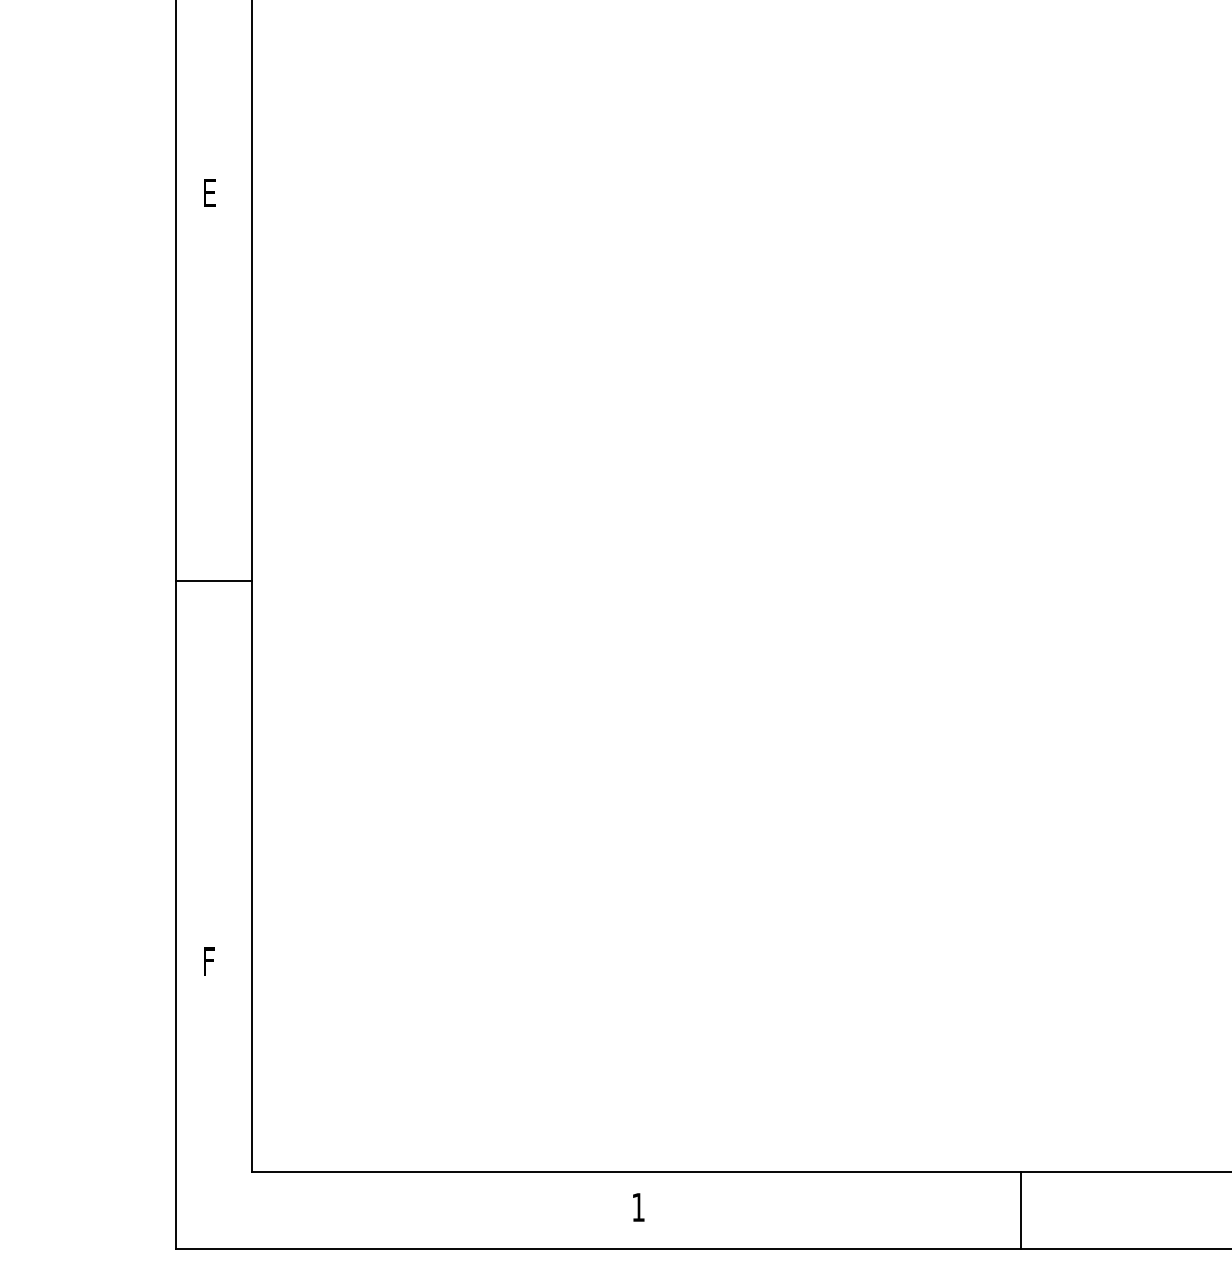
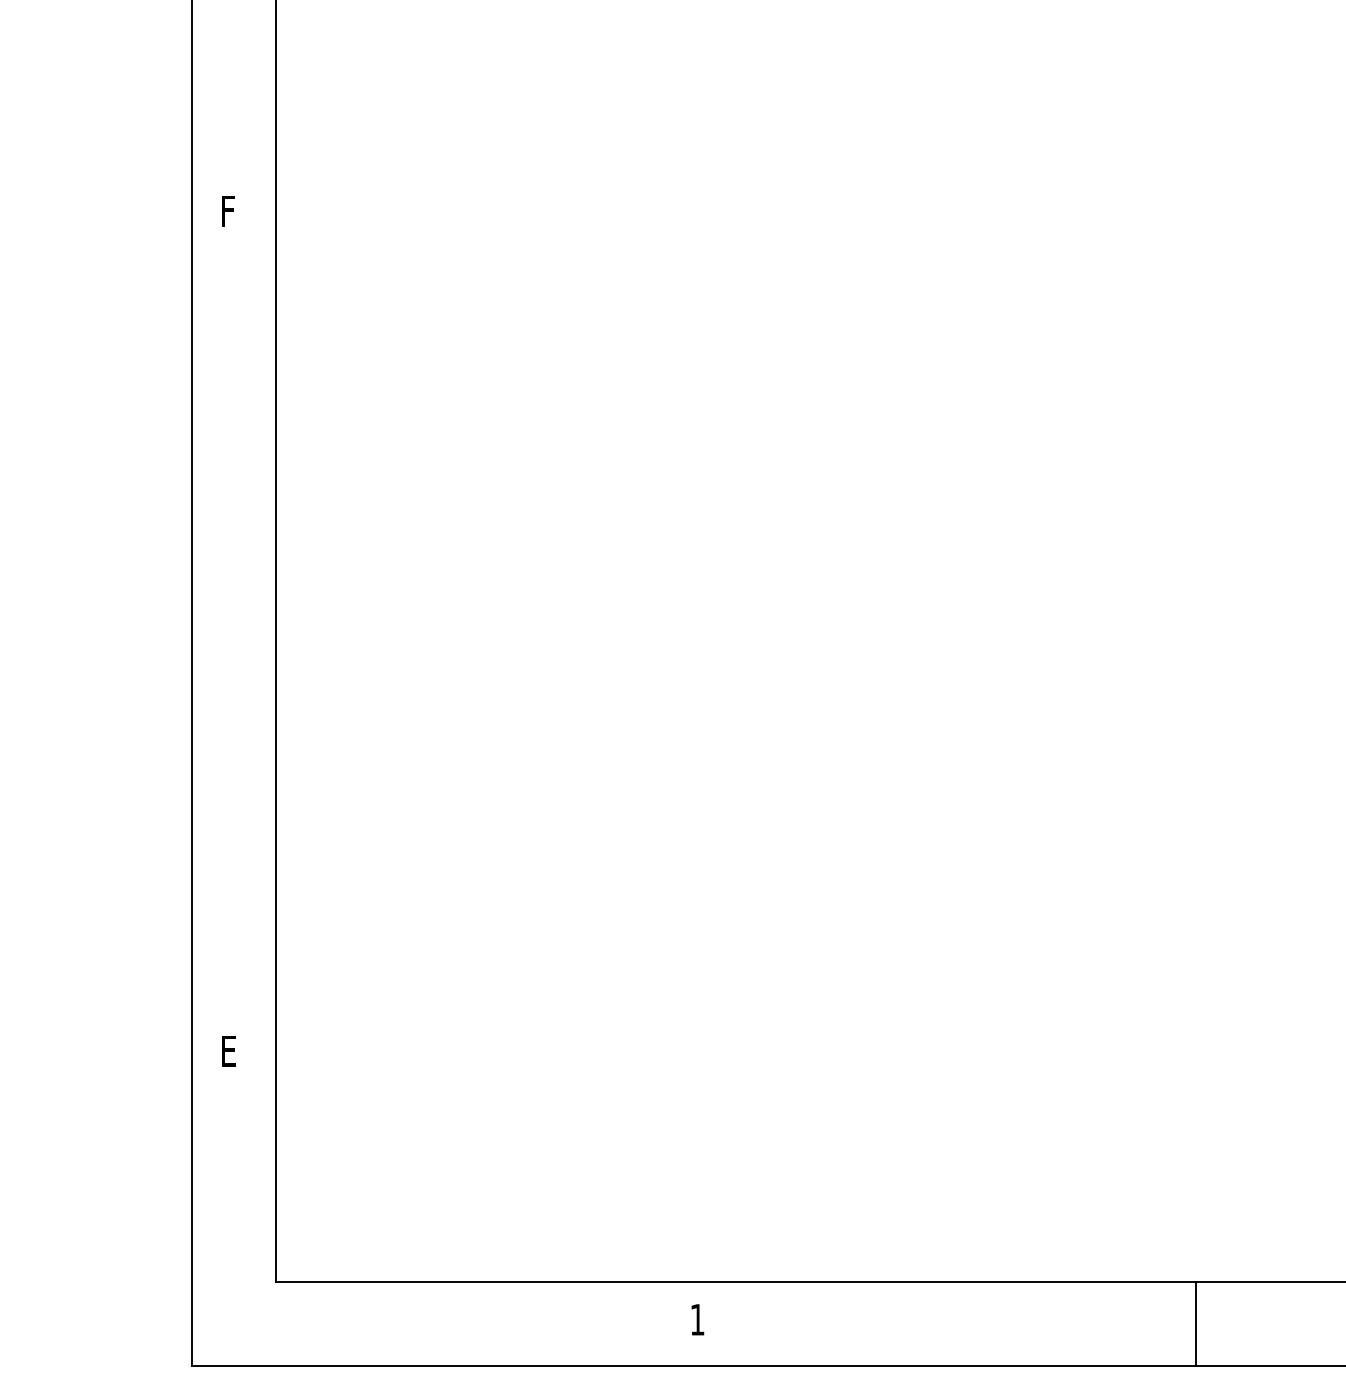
text: (211, 193) -> (230, 211), E -> F
line: (213, 580) -> (233, 634), removed
text: (211, 961) -> (230, 1051), F -> E
line: (1020, 1210) -> (1196, 1323), moved

